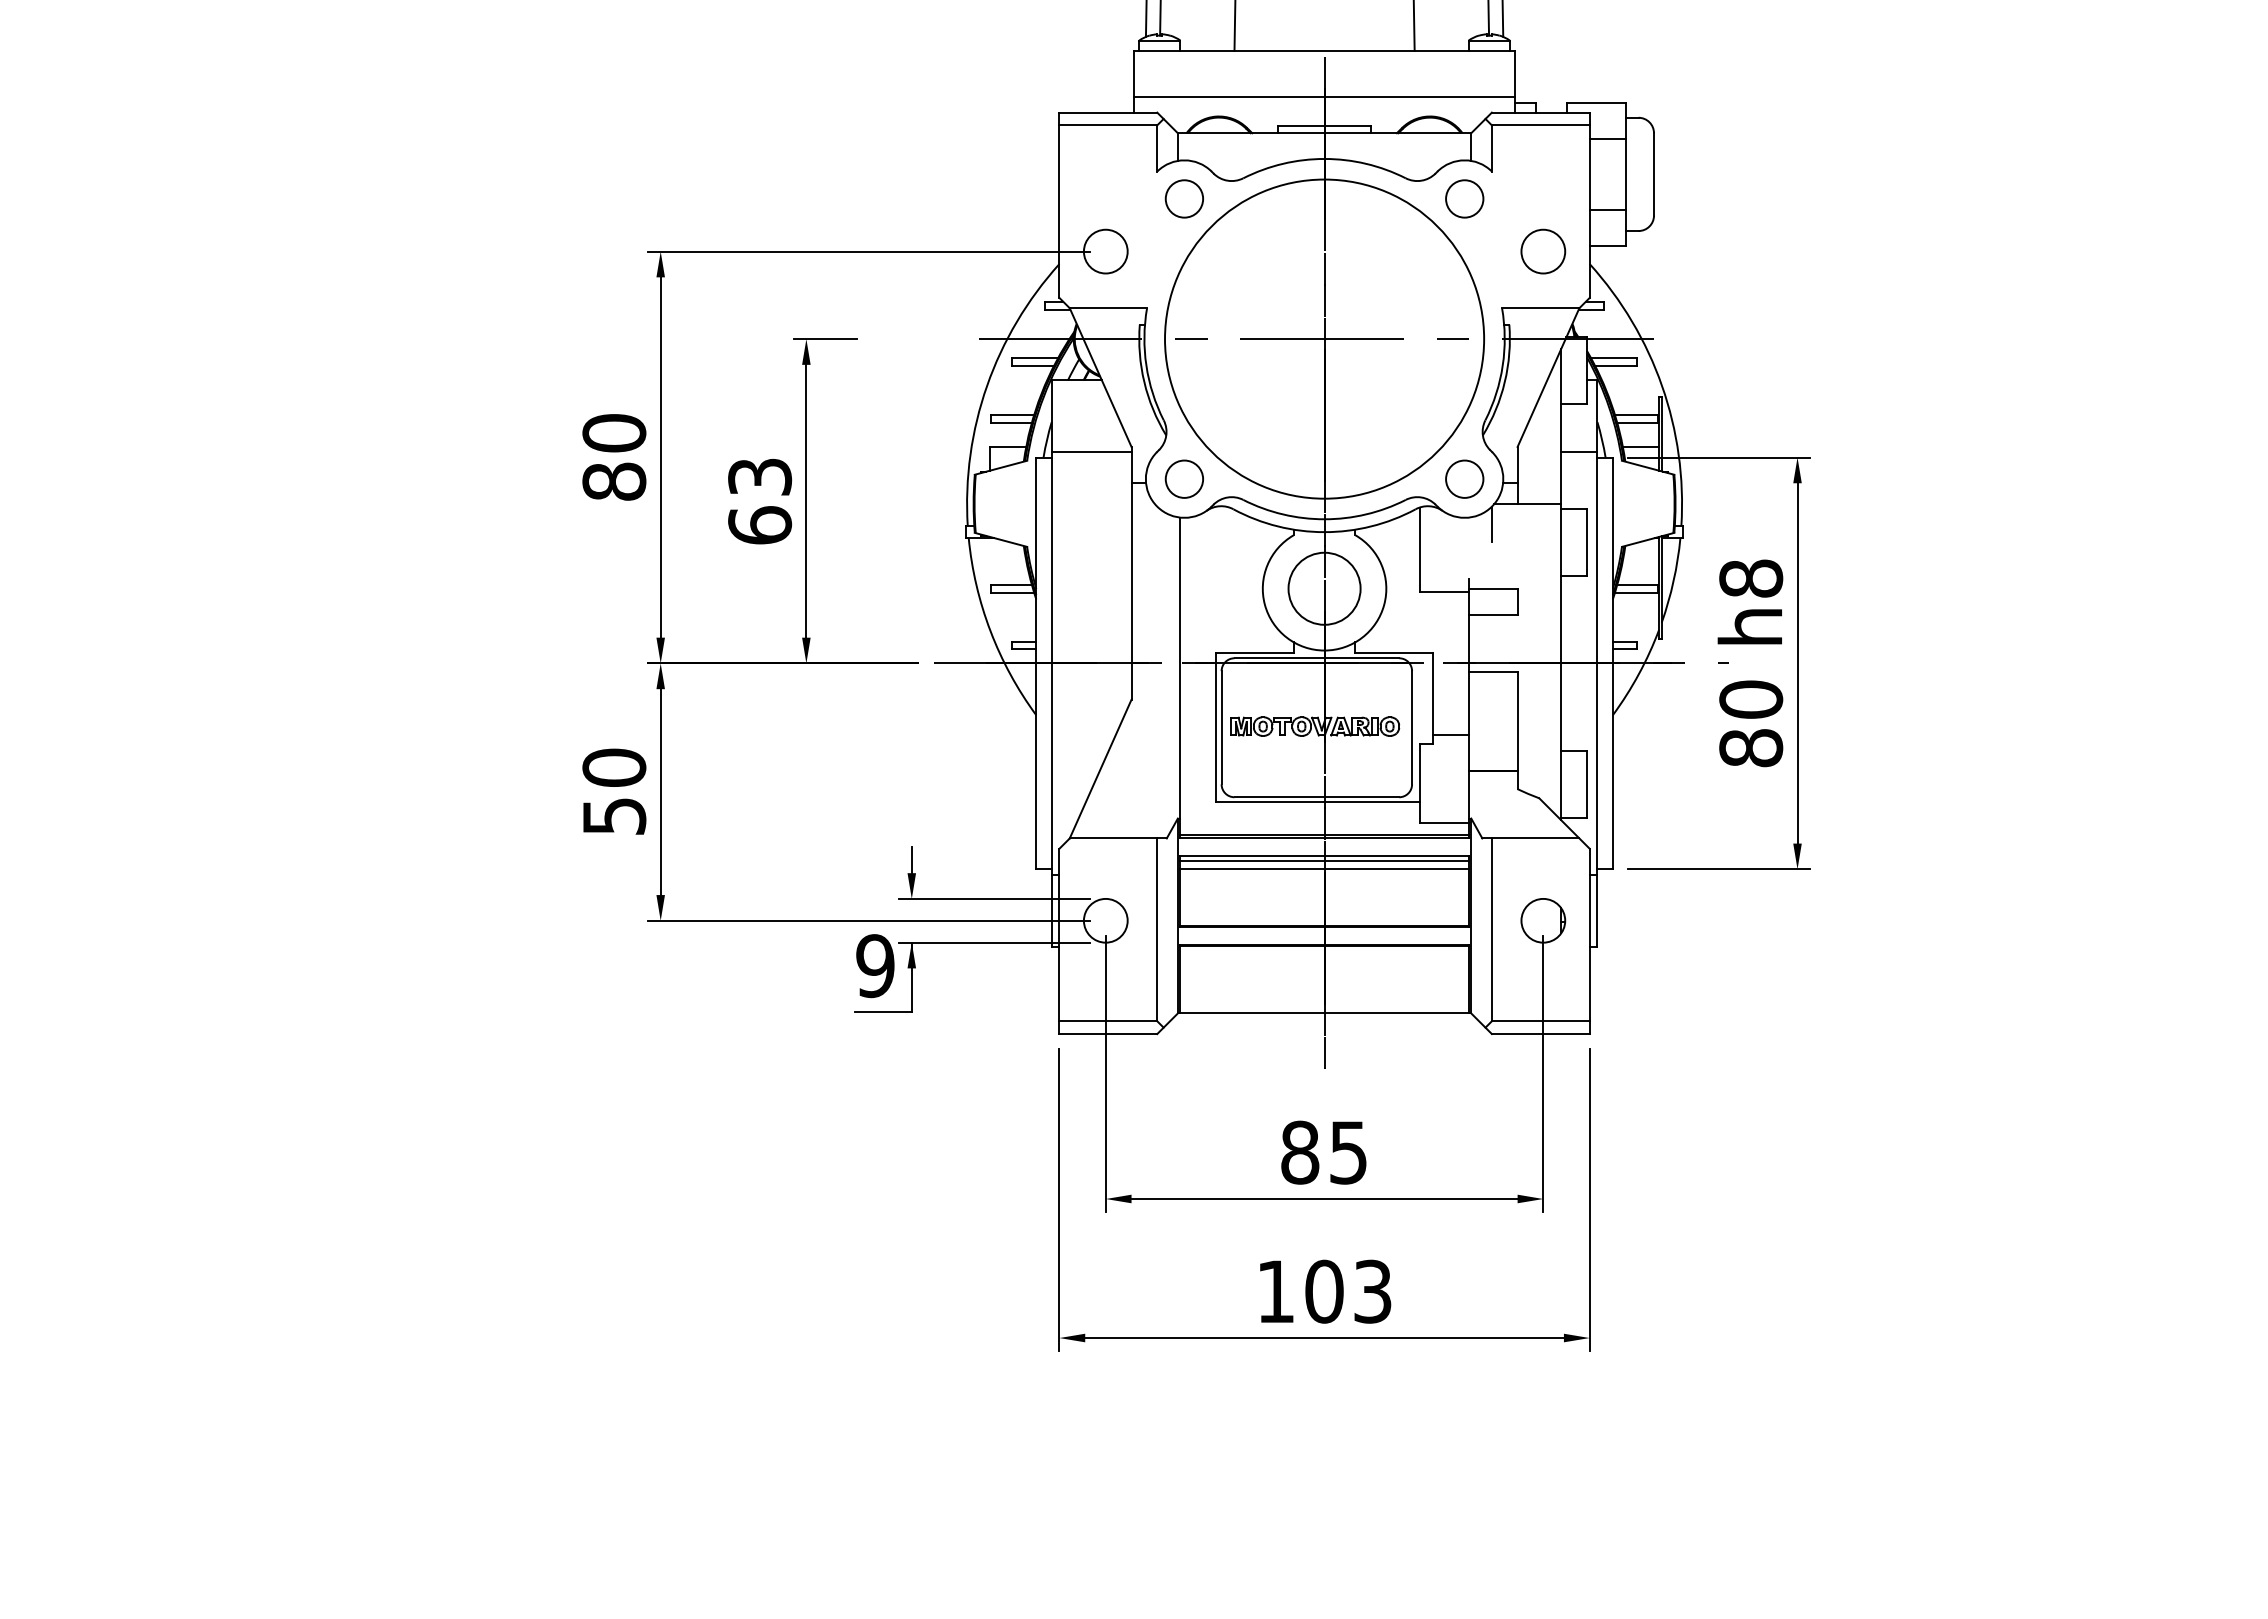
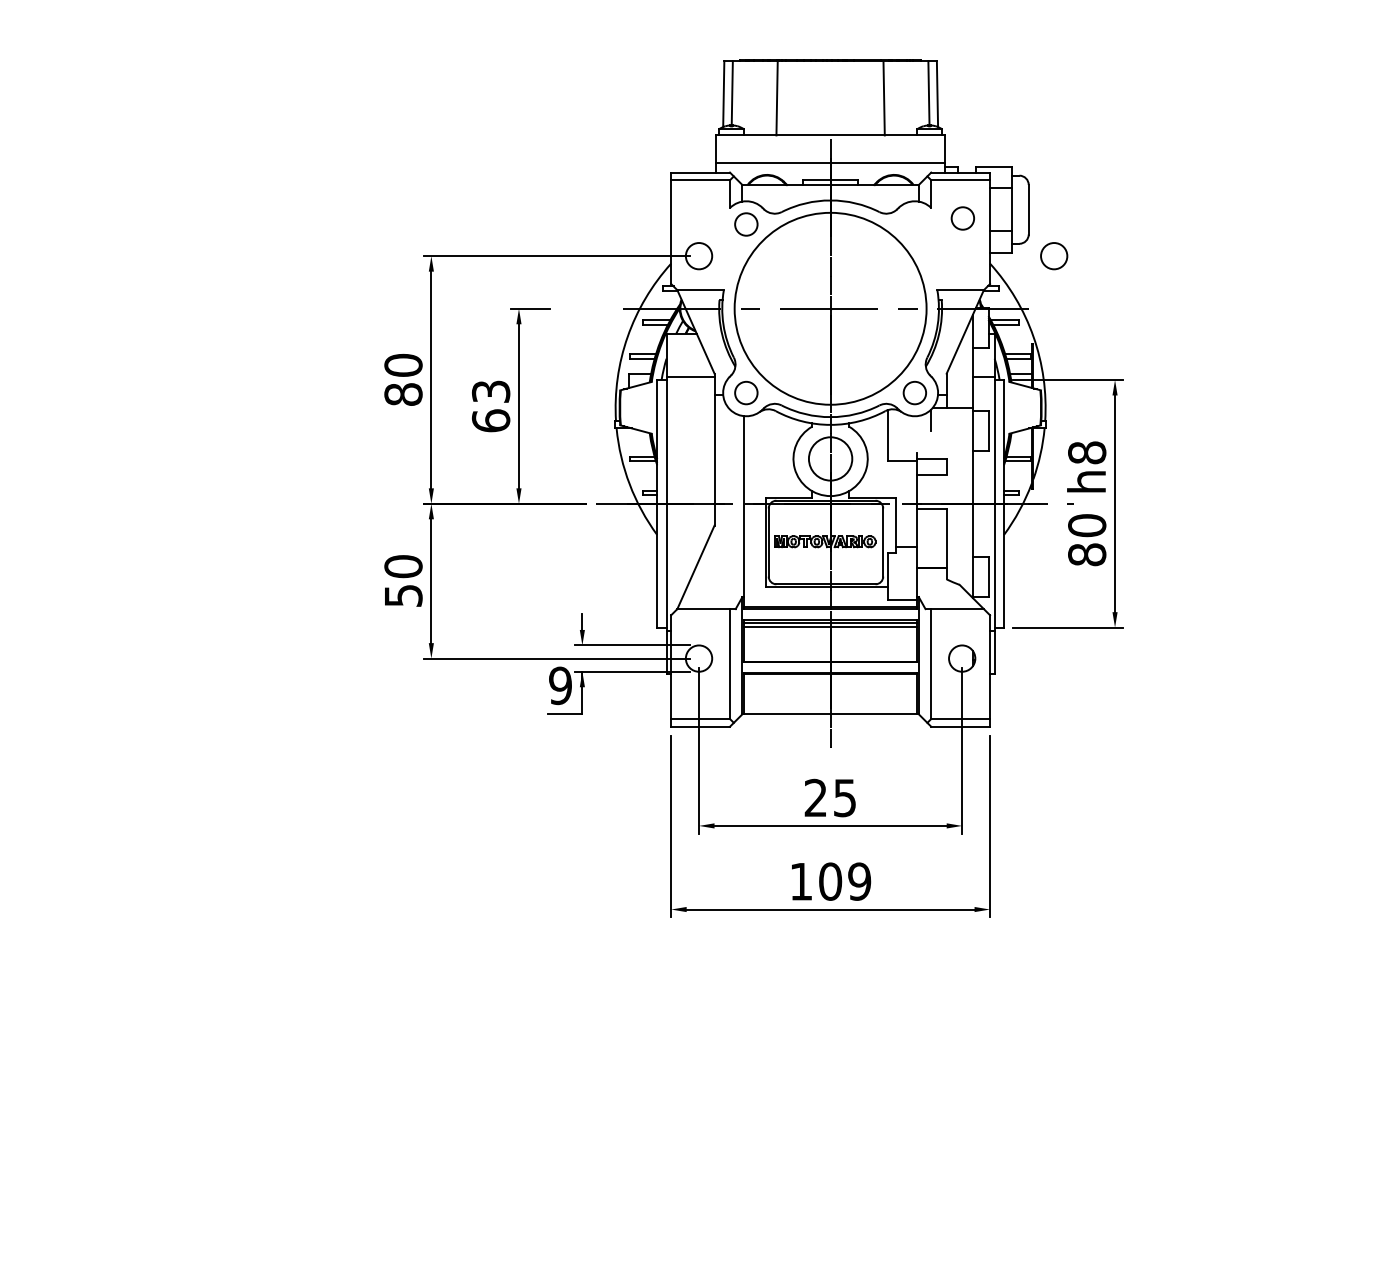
circle: (1464, 198) -> (962, 218), moved
circle: (1543, 252) -> (1054, 256), moved
text: (1299, 1151) -> (815, 797), 85 -> 25
text: (1372, 1291) -> (859, 881), 103 -> 109

